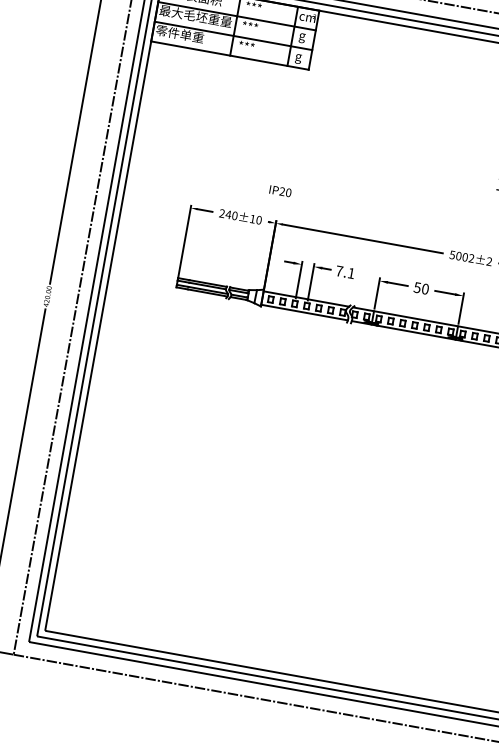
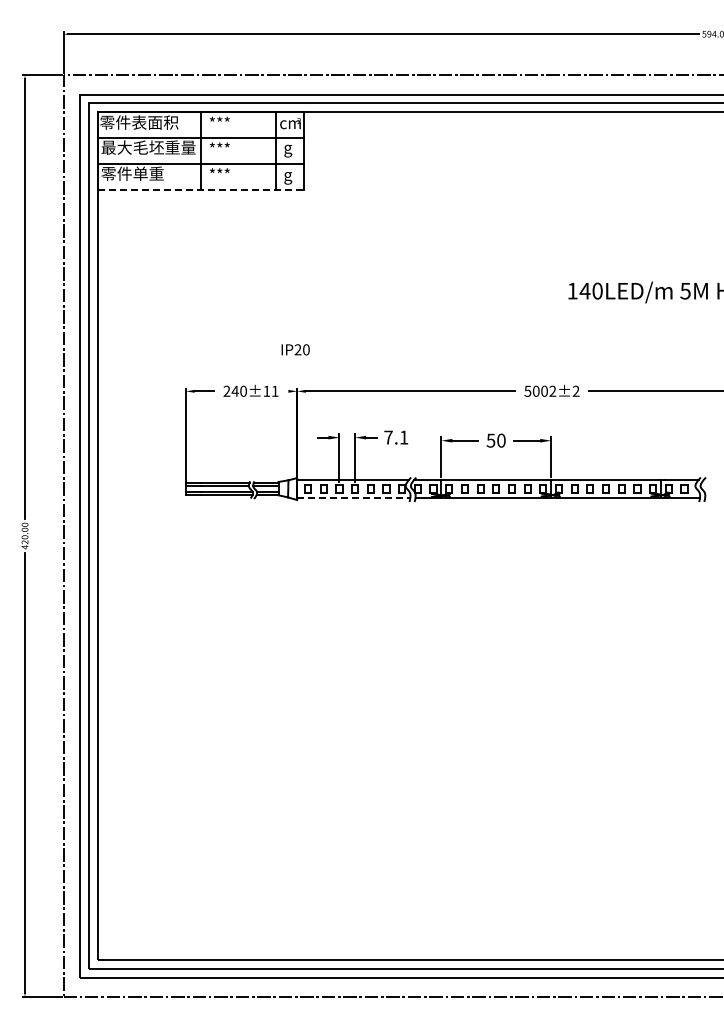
line: (229, 55) -> (200, 189), solid -> dashed
text: (258, 219) -> (274, 390), 240±10 -> 240±11
line: (304, 312) -> (353, 497), solid -> dashed

